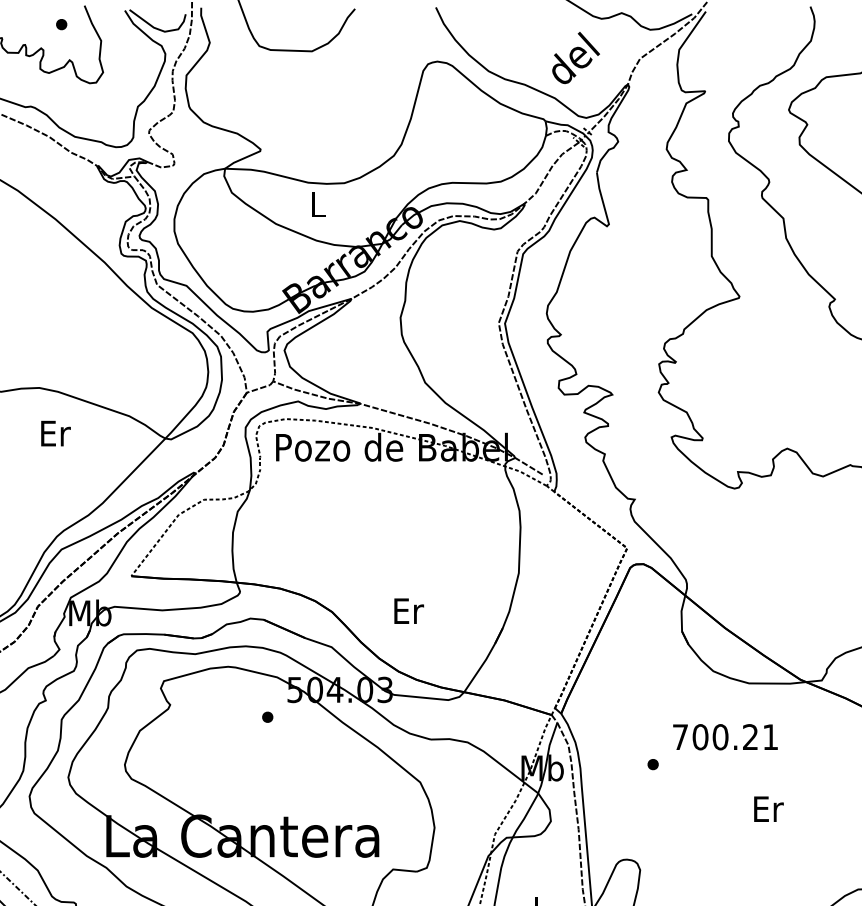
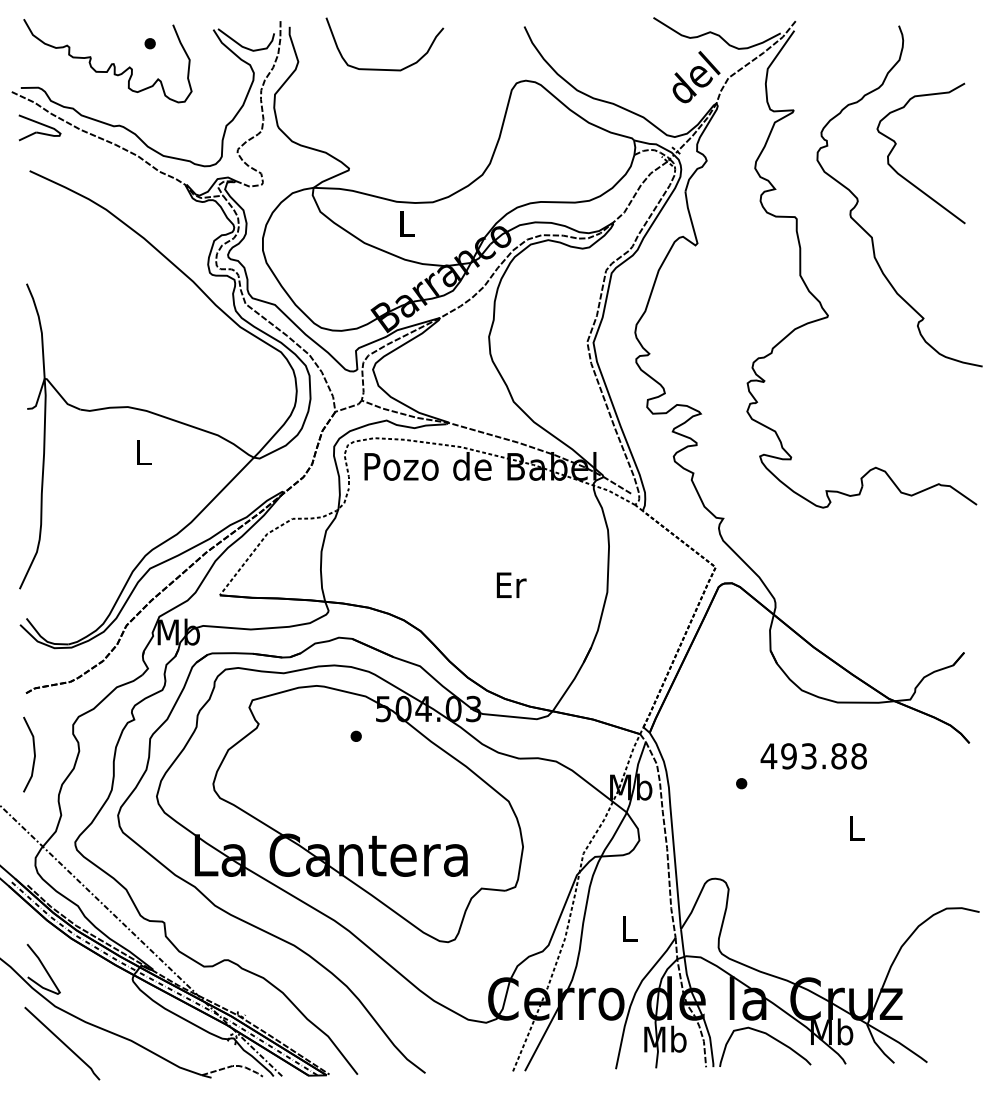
text: (576, 58) -> (696, 77), moved
text: (56, 433) -> (144, 452), Er -> L
text: (409, 610) -> (511, 584), moved
text: (725, 737) -> (813, 756), 700.21 -> 493.88
text: (769, 809) -> (857, 828), Er -> L

